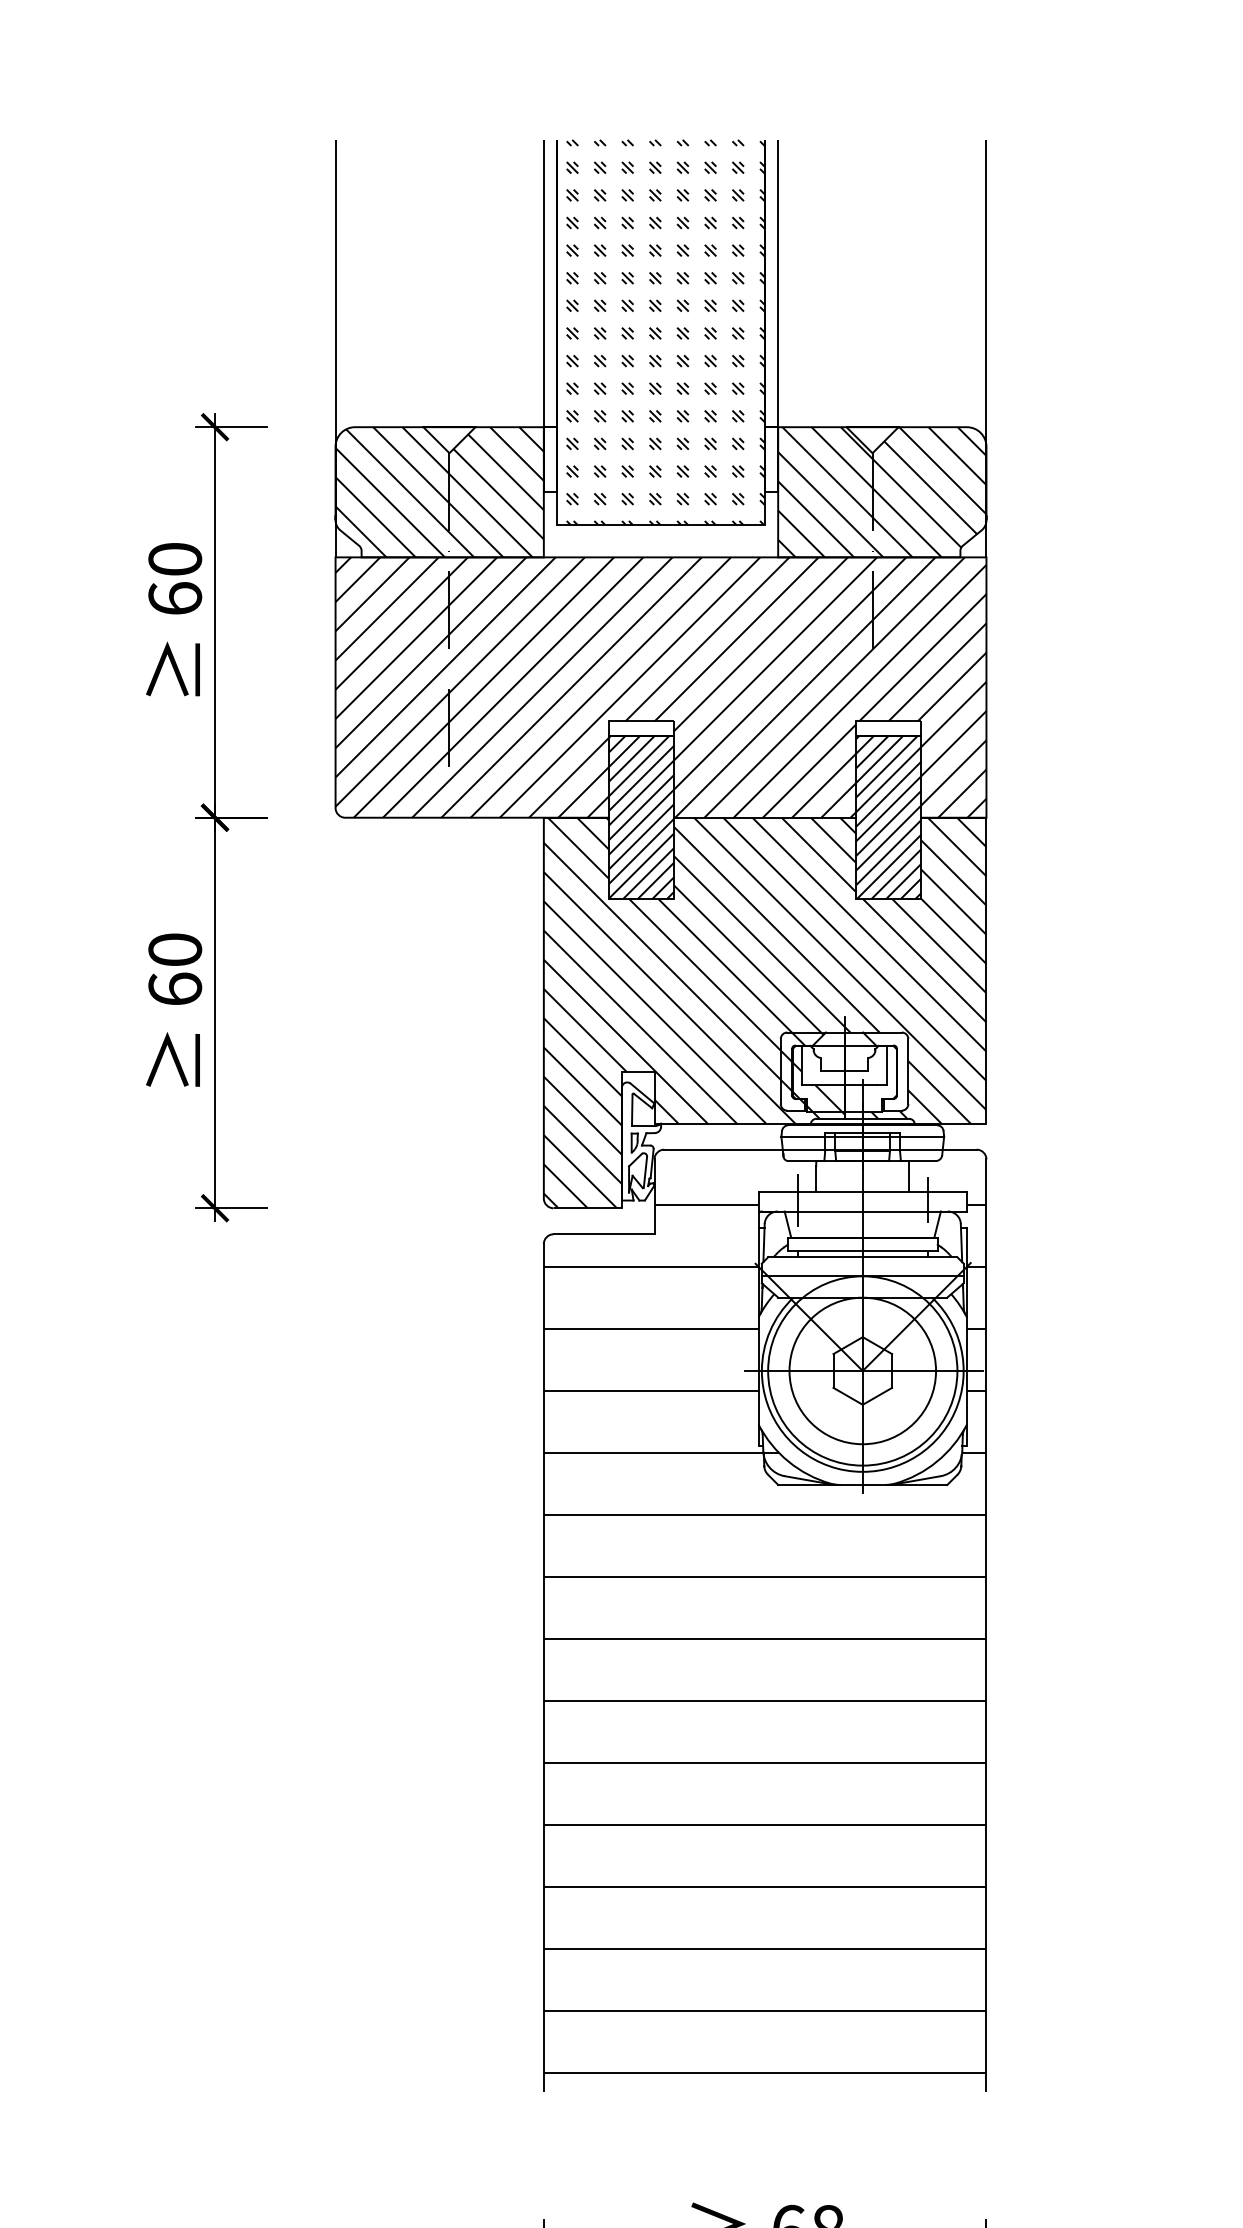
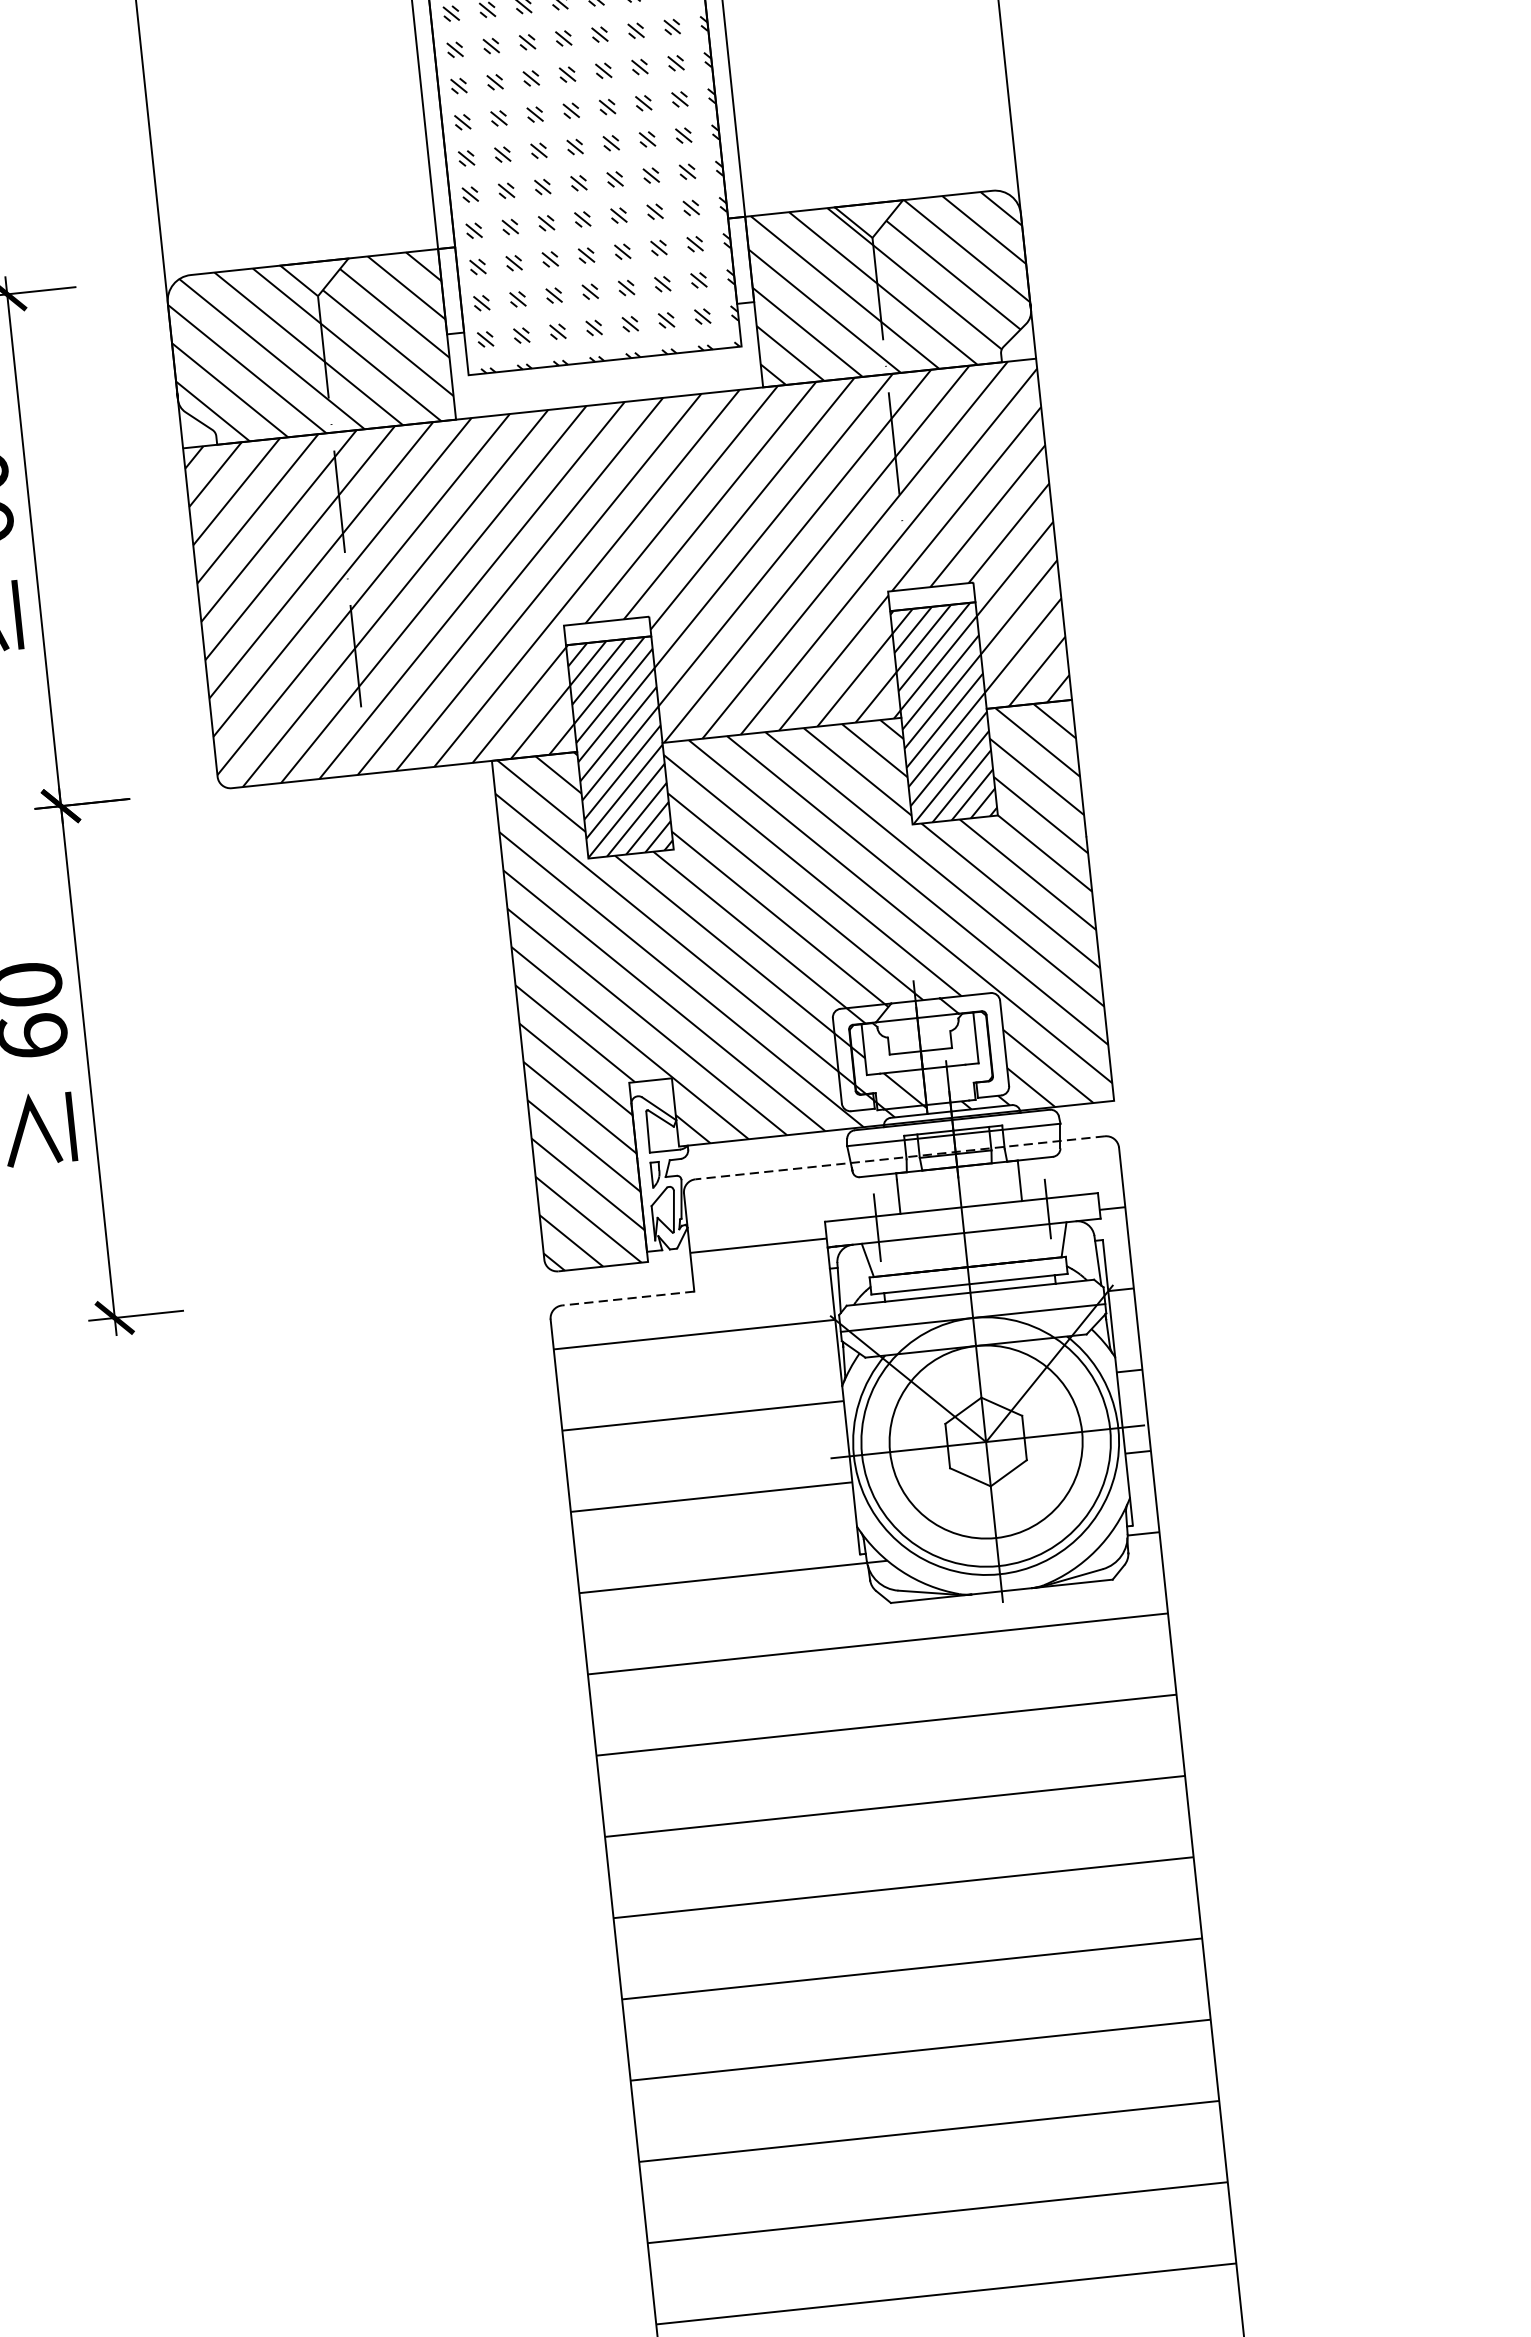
line: (819, 1149) -> (898, 1157), solid -> dashed
line: (603, 1234) -> (627, 1298), solid -> dashed

